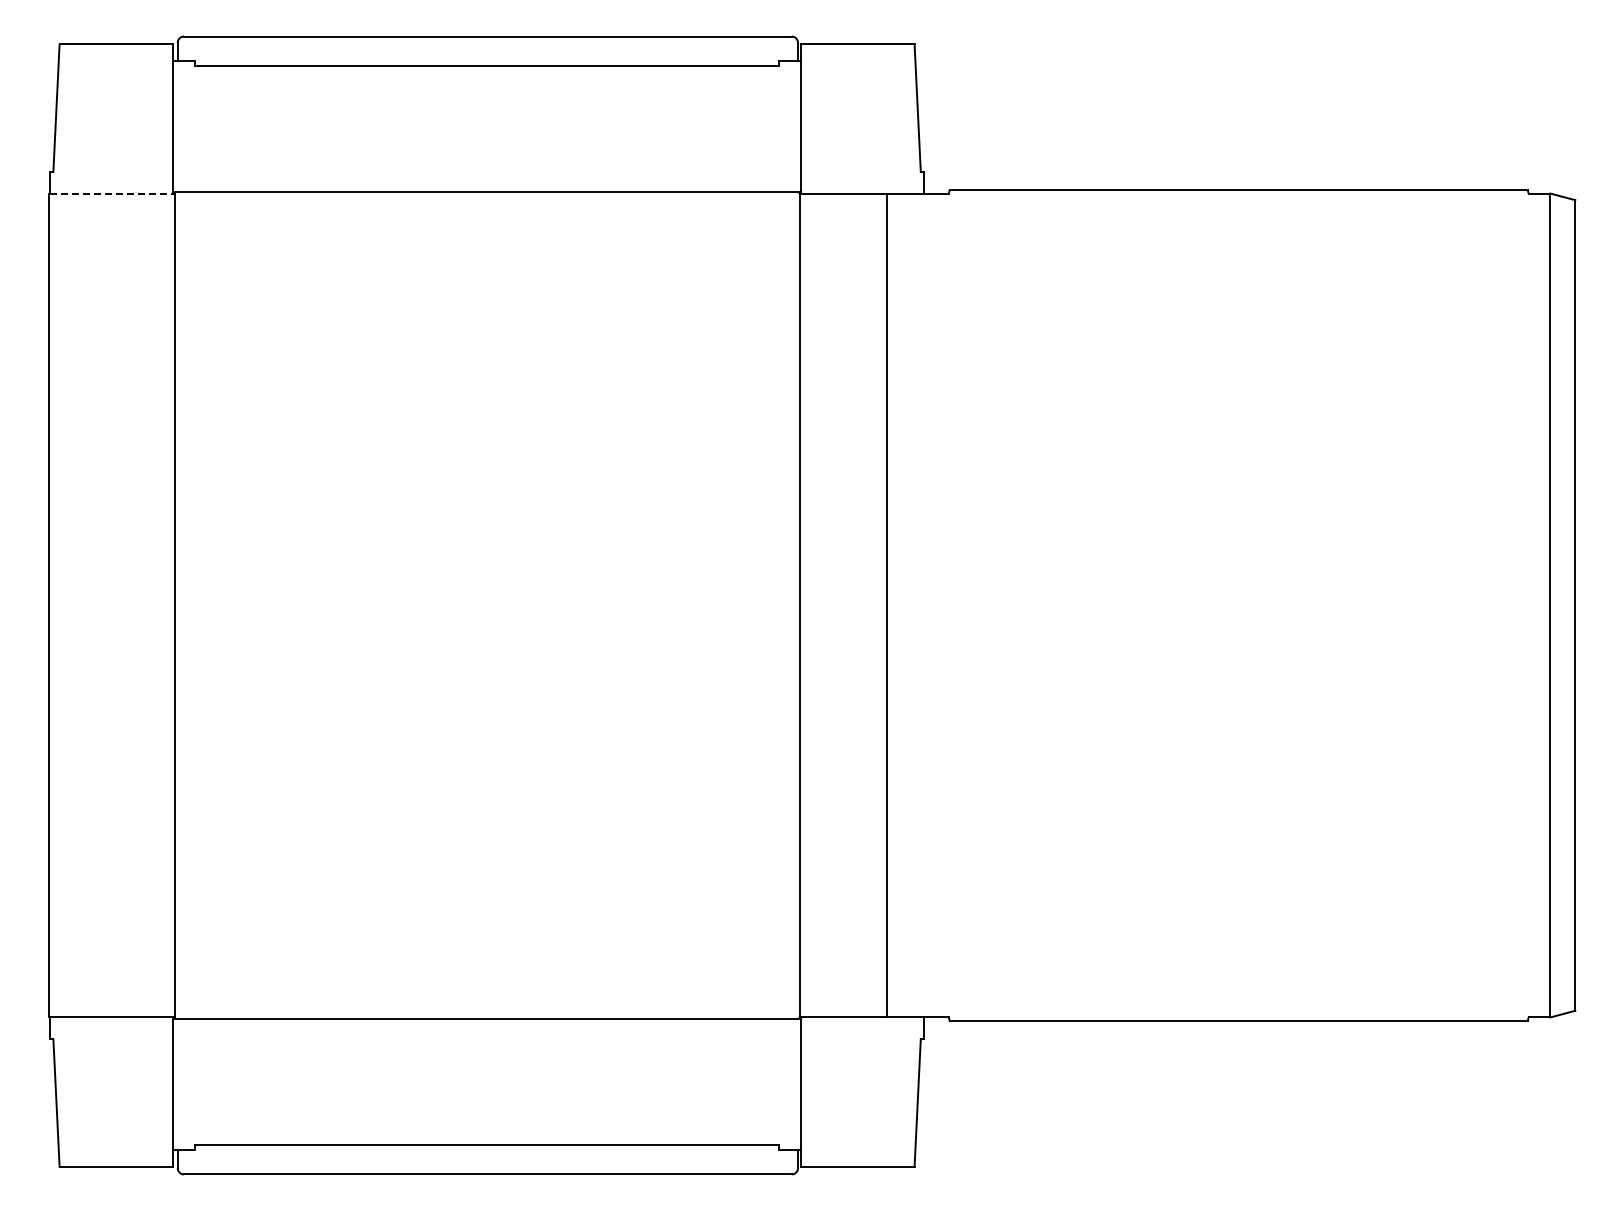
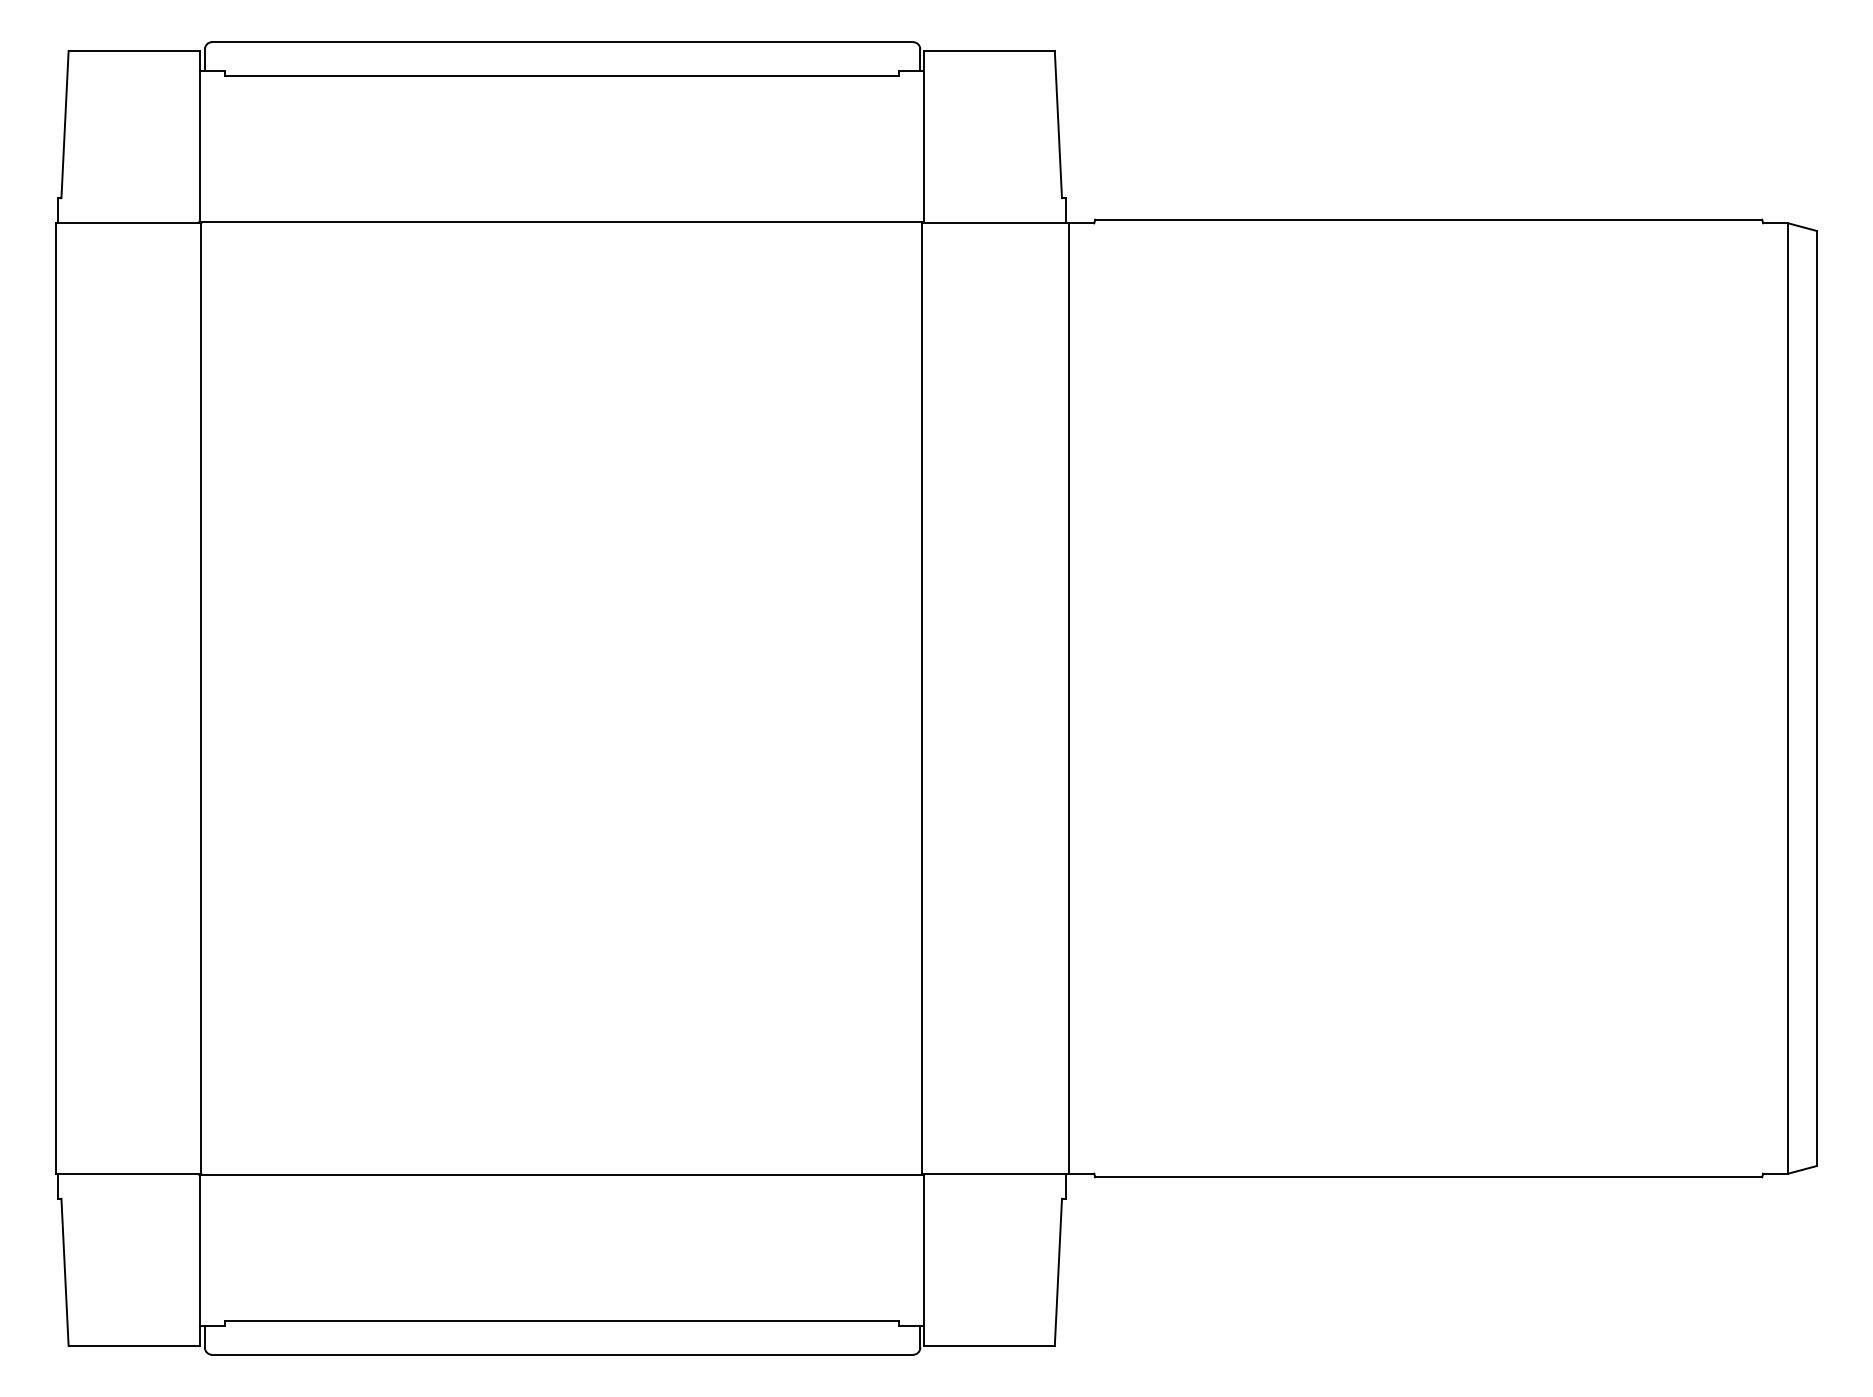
line: (112, 193) -> (129, 223), dashed -> solid
line: (887, 605) -> (1069, 698), moved

